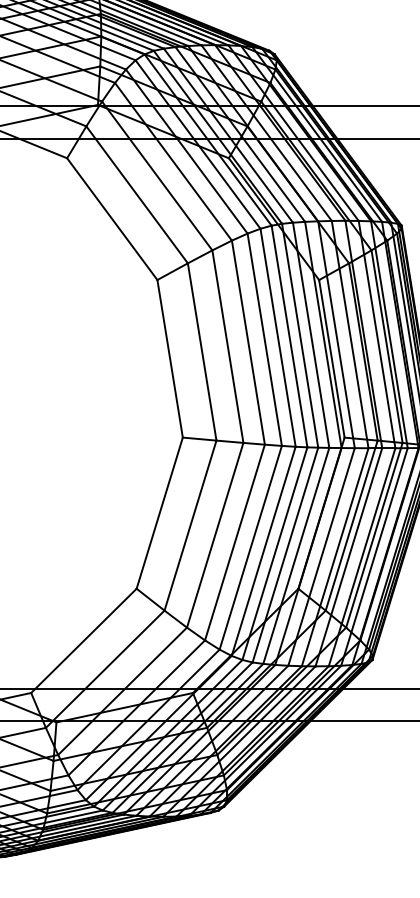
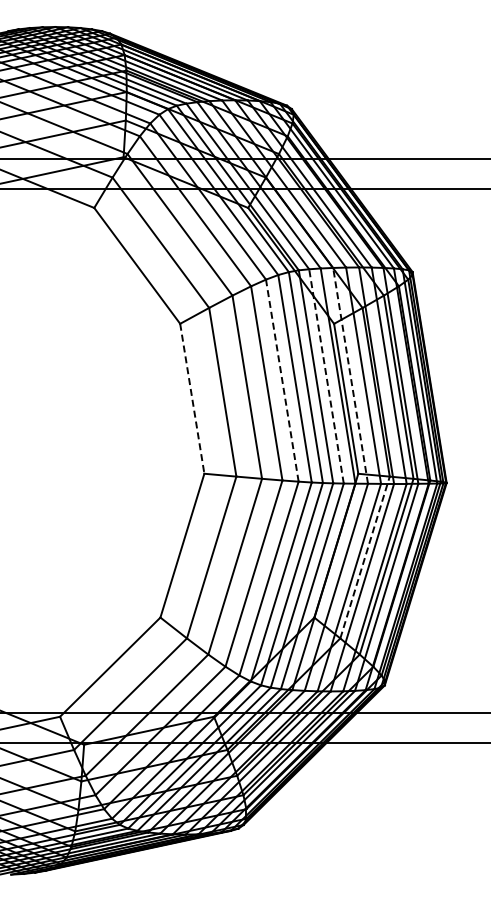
line: (336, 334) -> (350, 375), solid -> dashed
line: (311, 335) -> (326, 376), solid -> dashed
line: (264, 339) -> (282, 380), solid -> dashed
line: (170, 358) -> (192, 398), solid -> dashed
line: (352, 525) -> (365, 557), solid -> dashed

